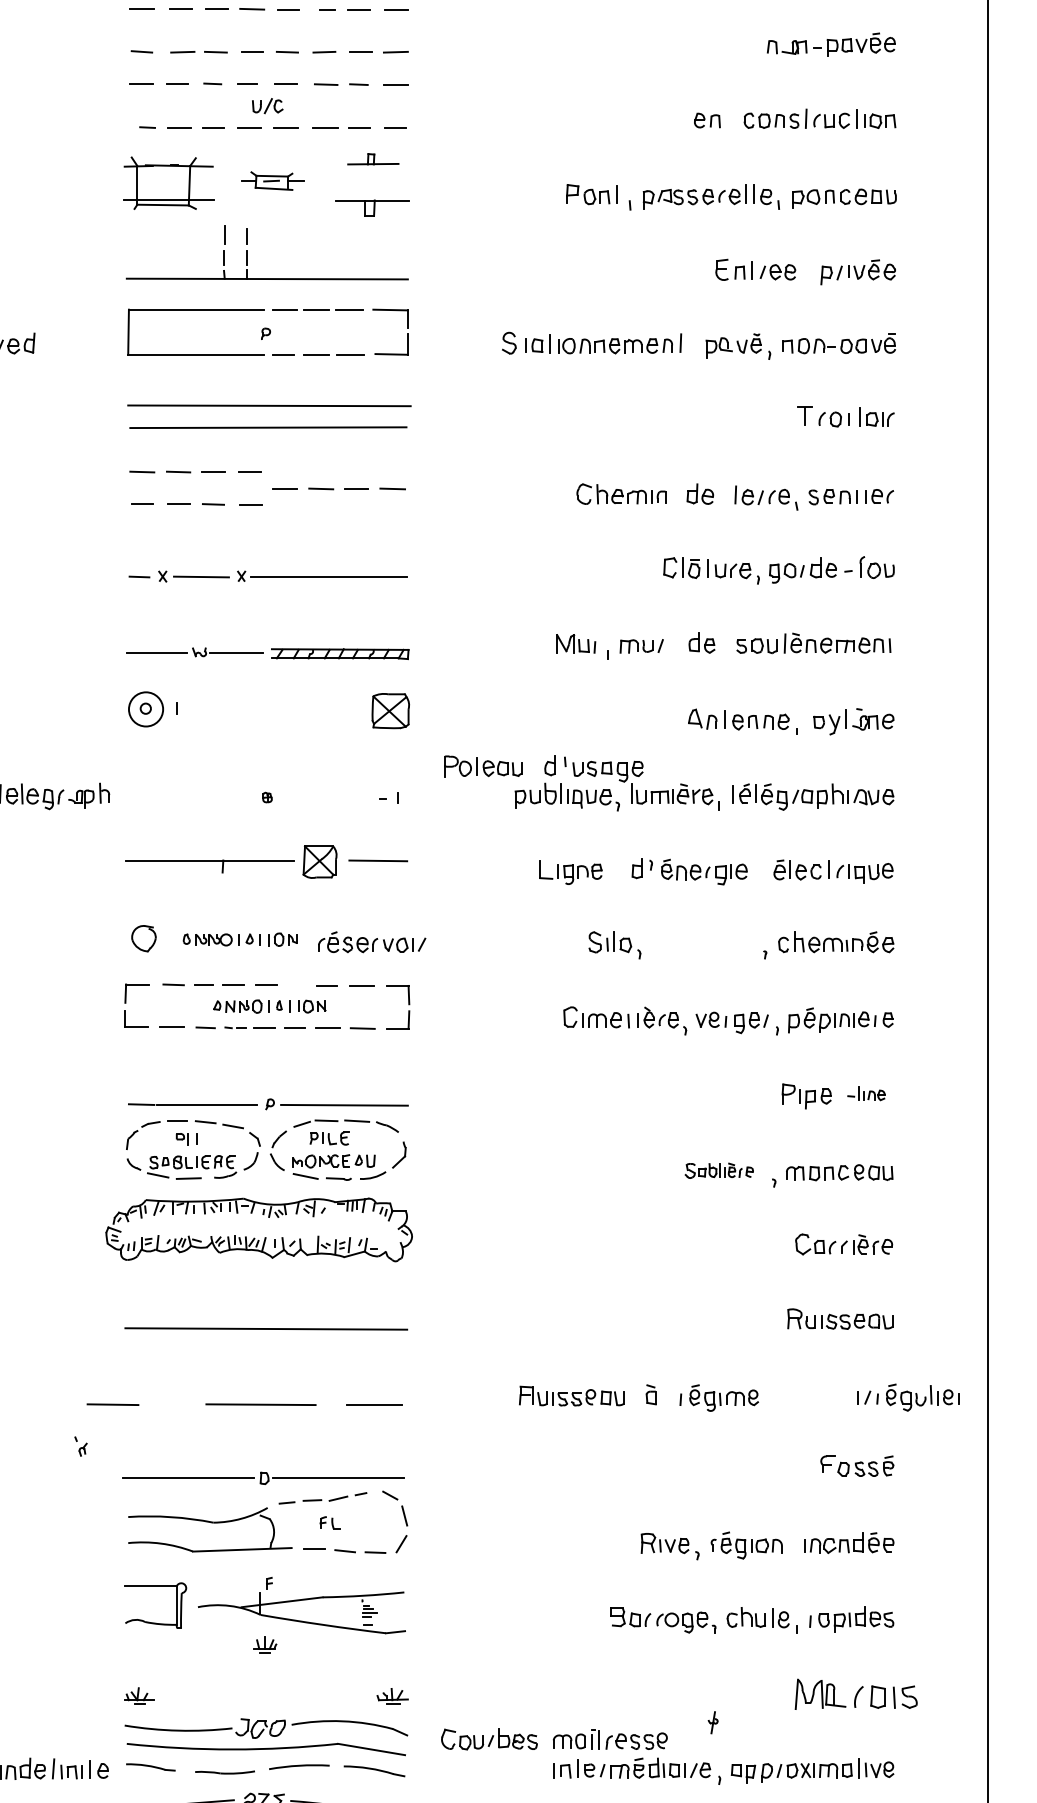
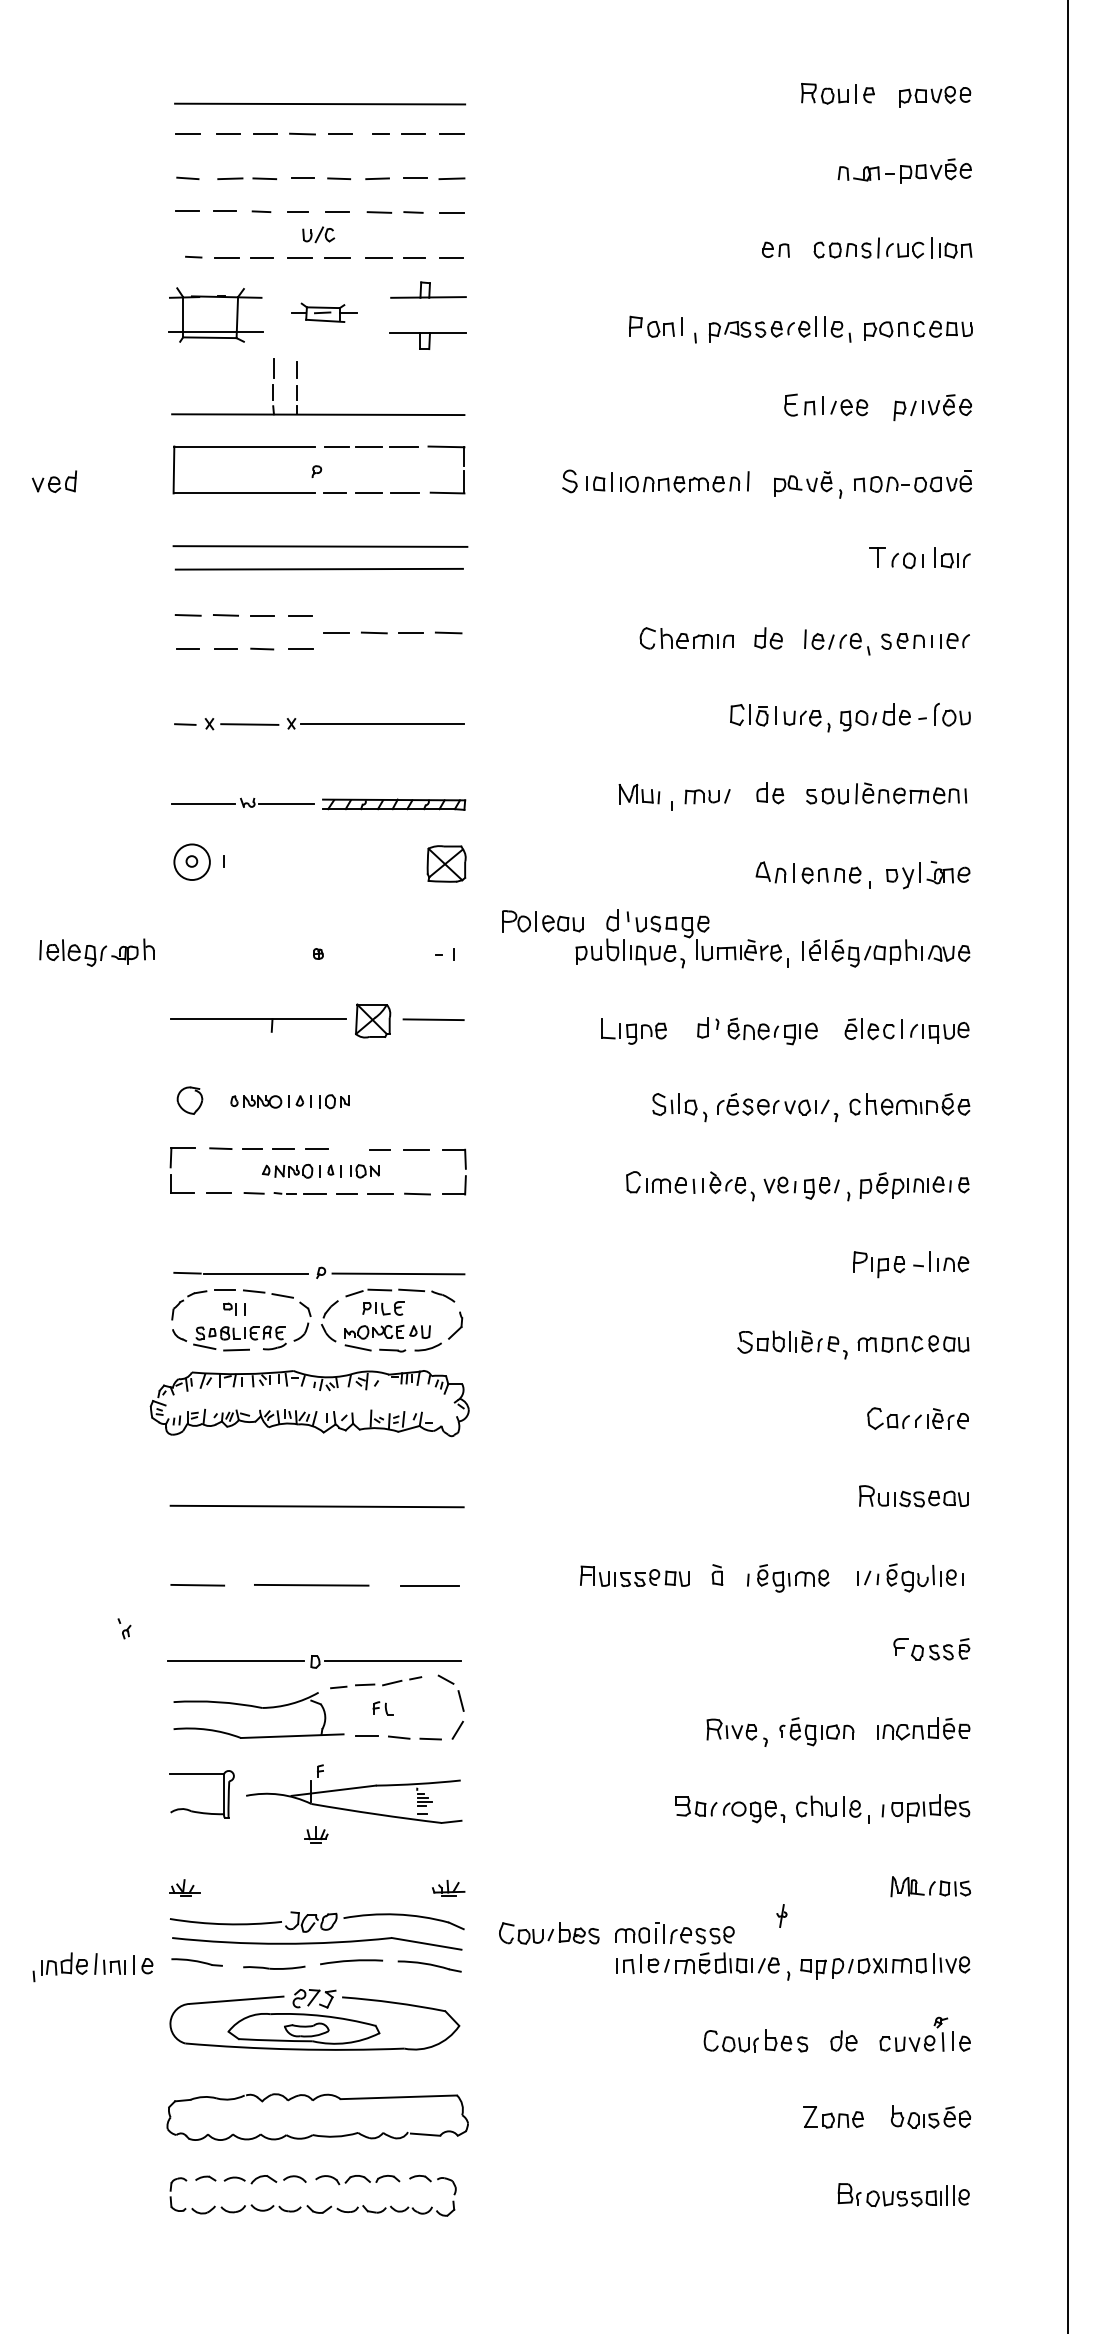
part: (373, 158) -> (428, 289), size x1.43
part: (372, 942) -> (773, 1104), moved
part: (866, 1093) -> (941, 1261), size x1.43
part: (719, 1170) -> (788, 1341), size x1.43
part: (908, 1397) -> (910, 1577), moved
line: (112, 1404) -> (197, 1585), moved
part: (856, 1694) -> (930, 1886), size x0.62

